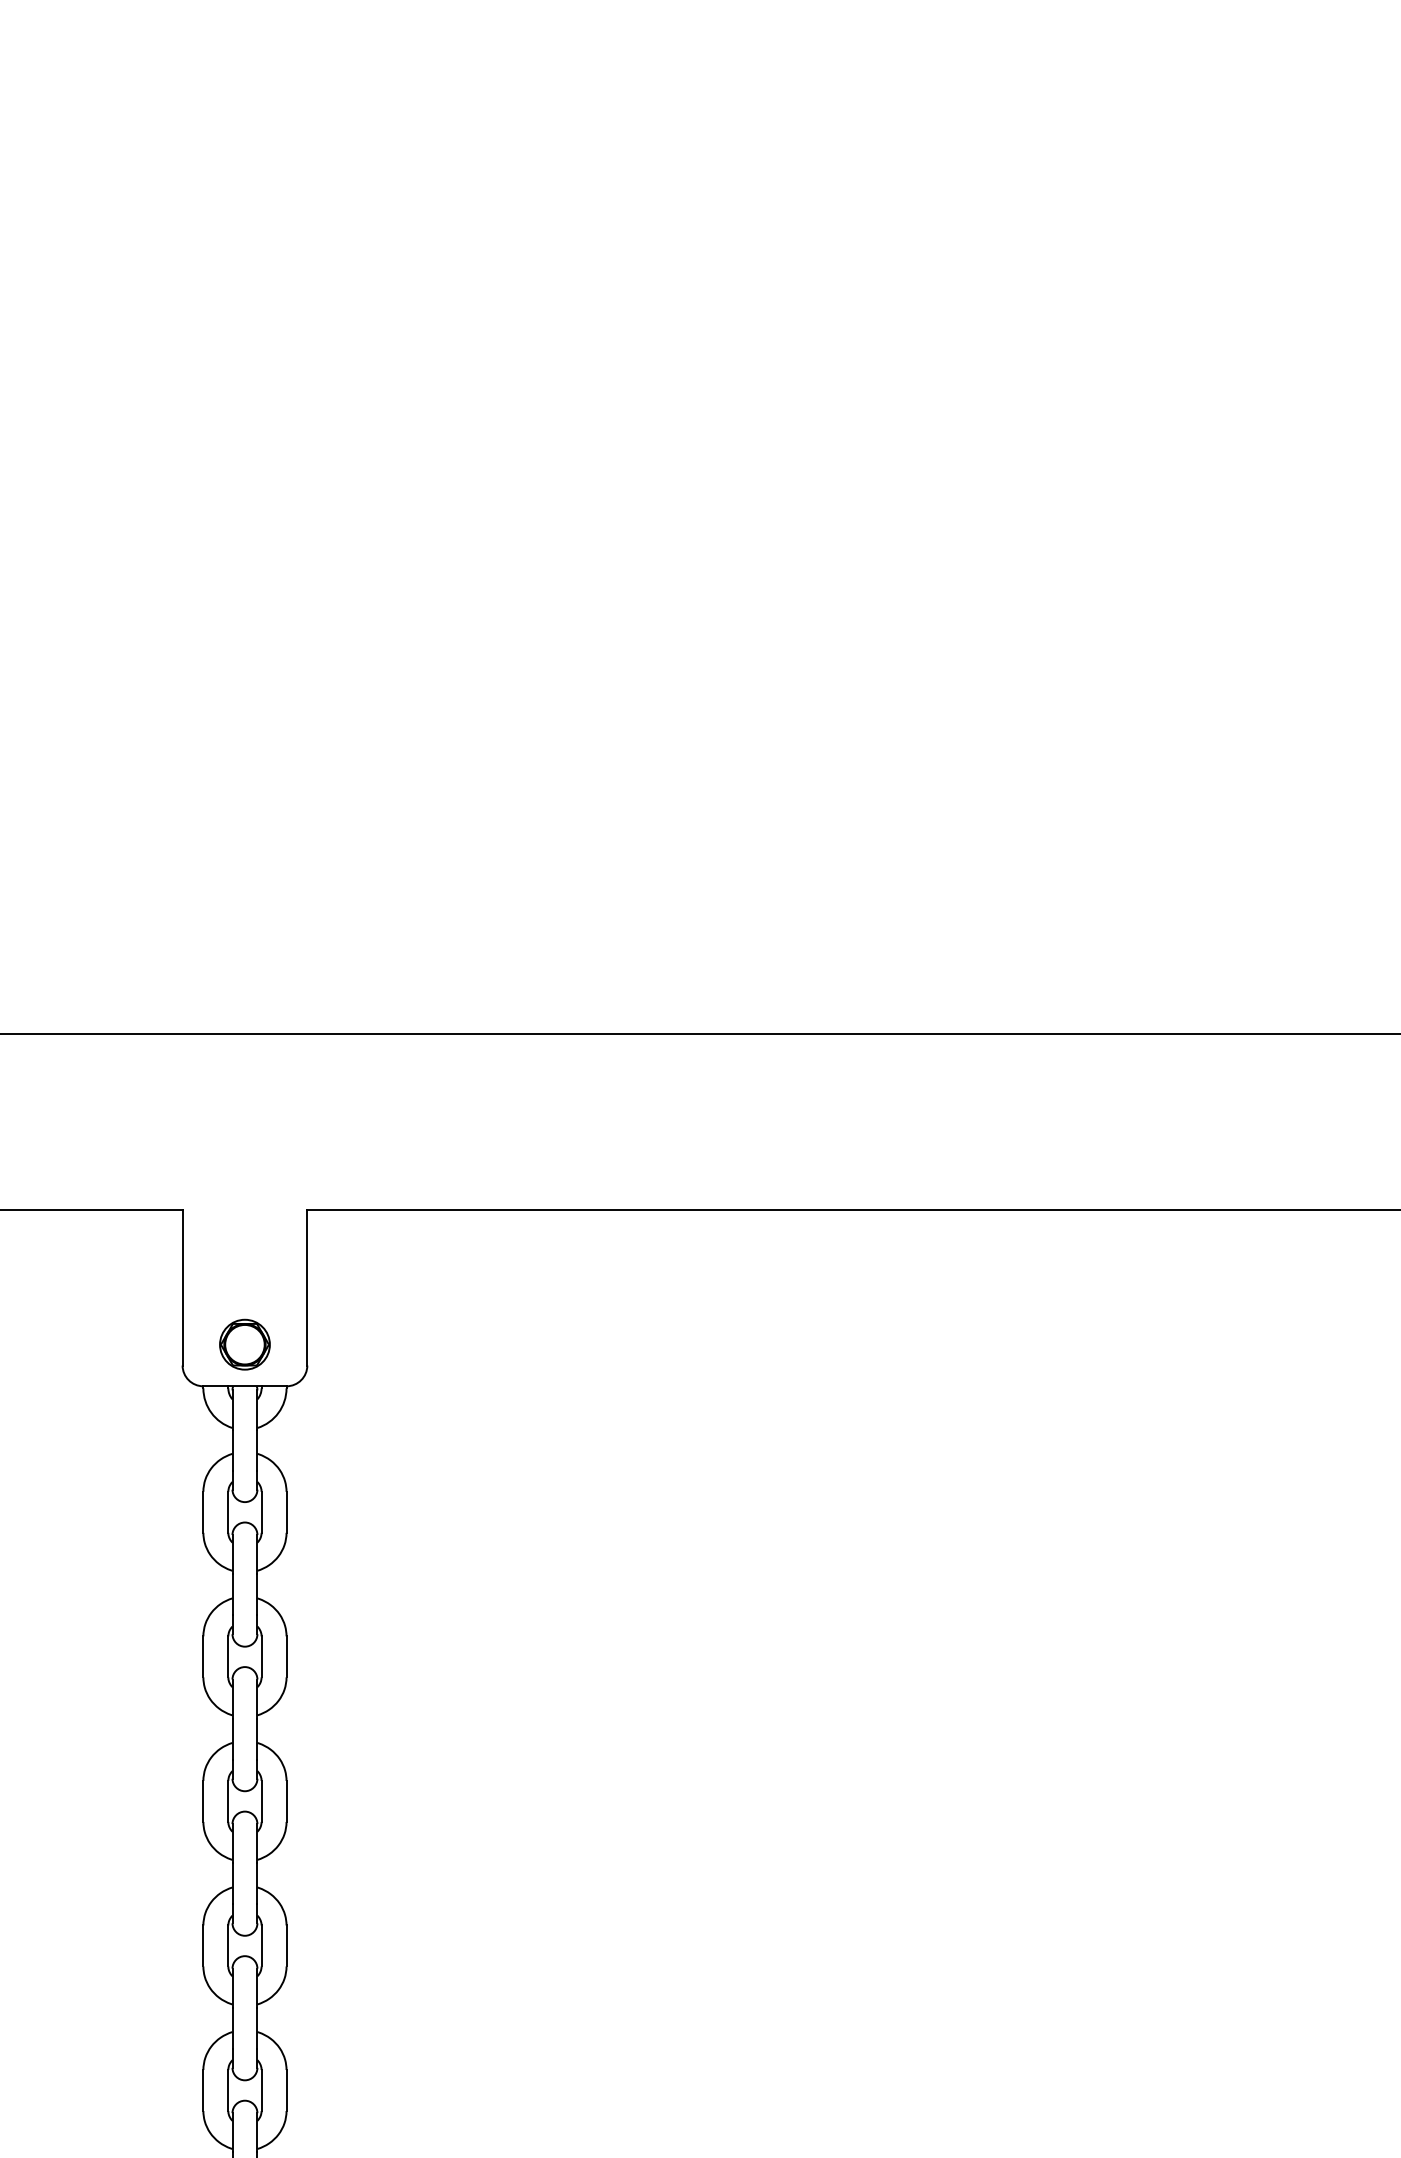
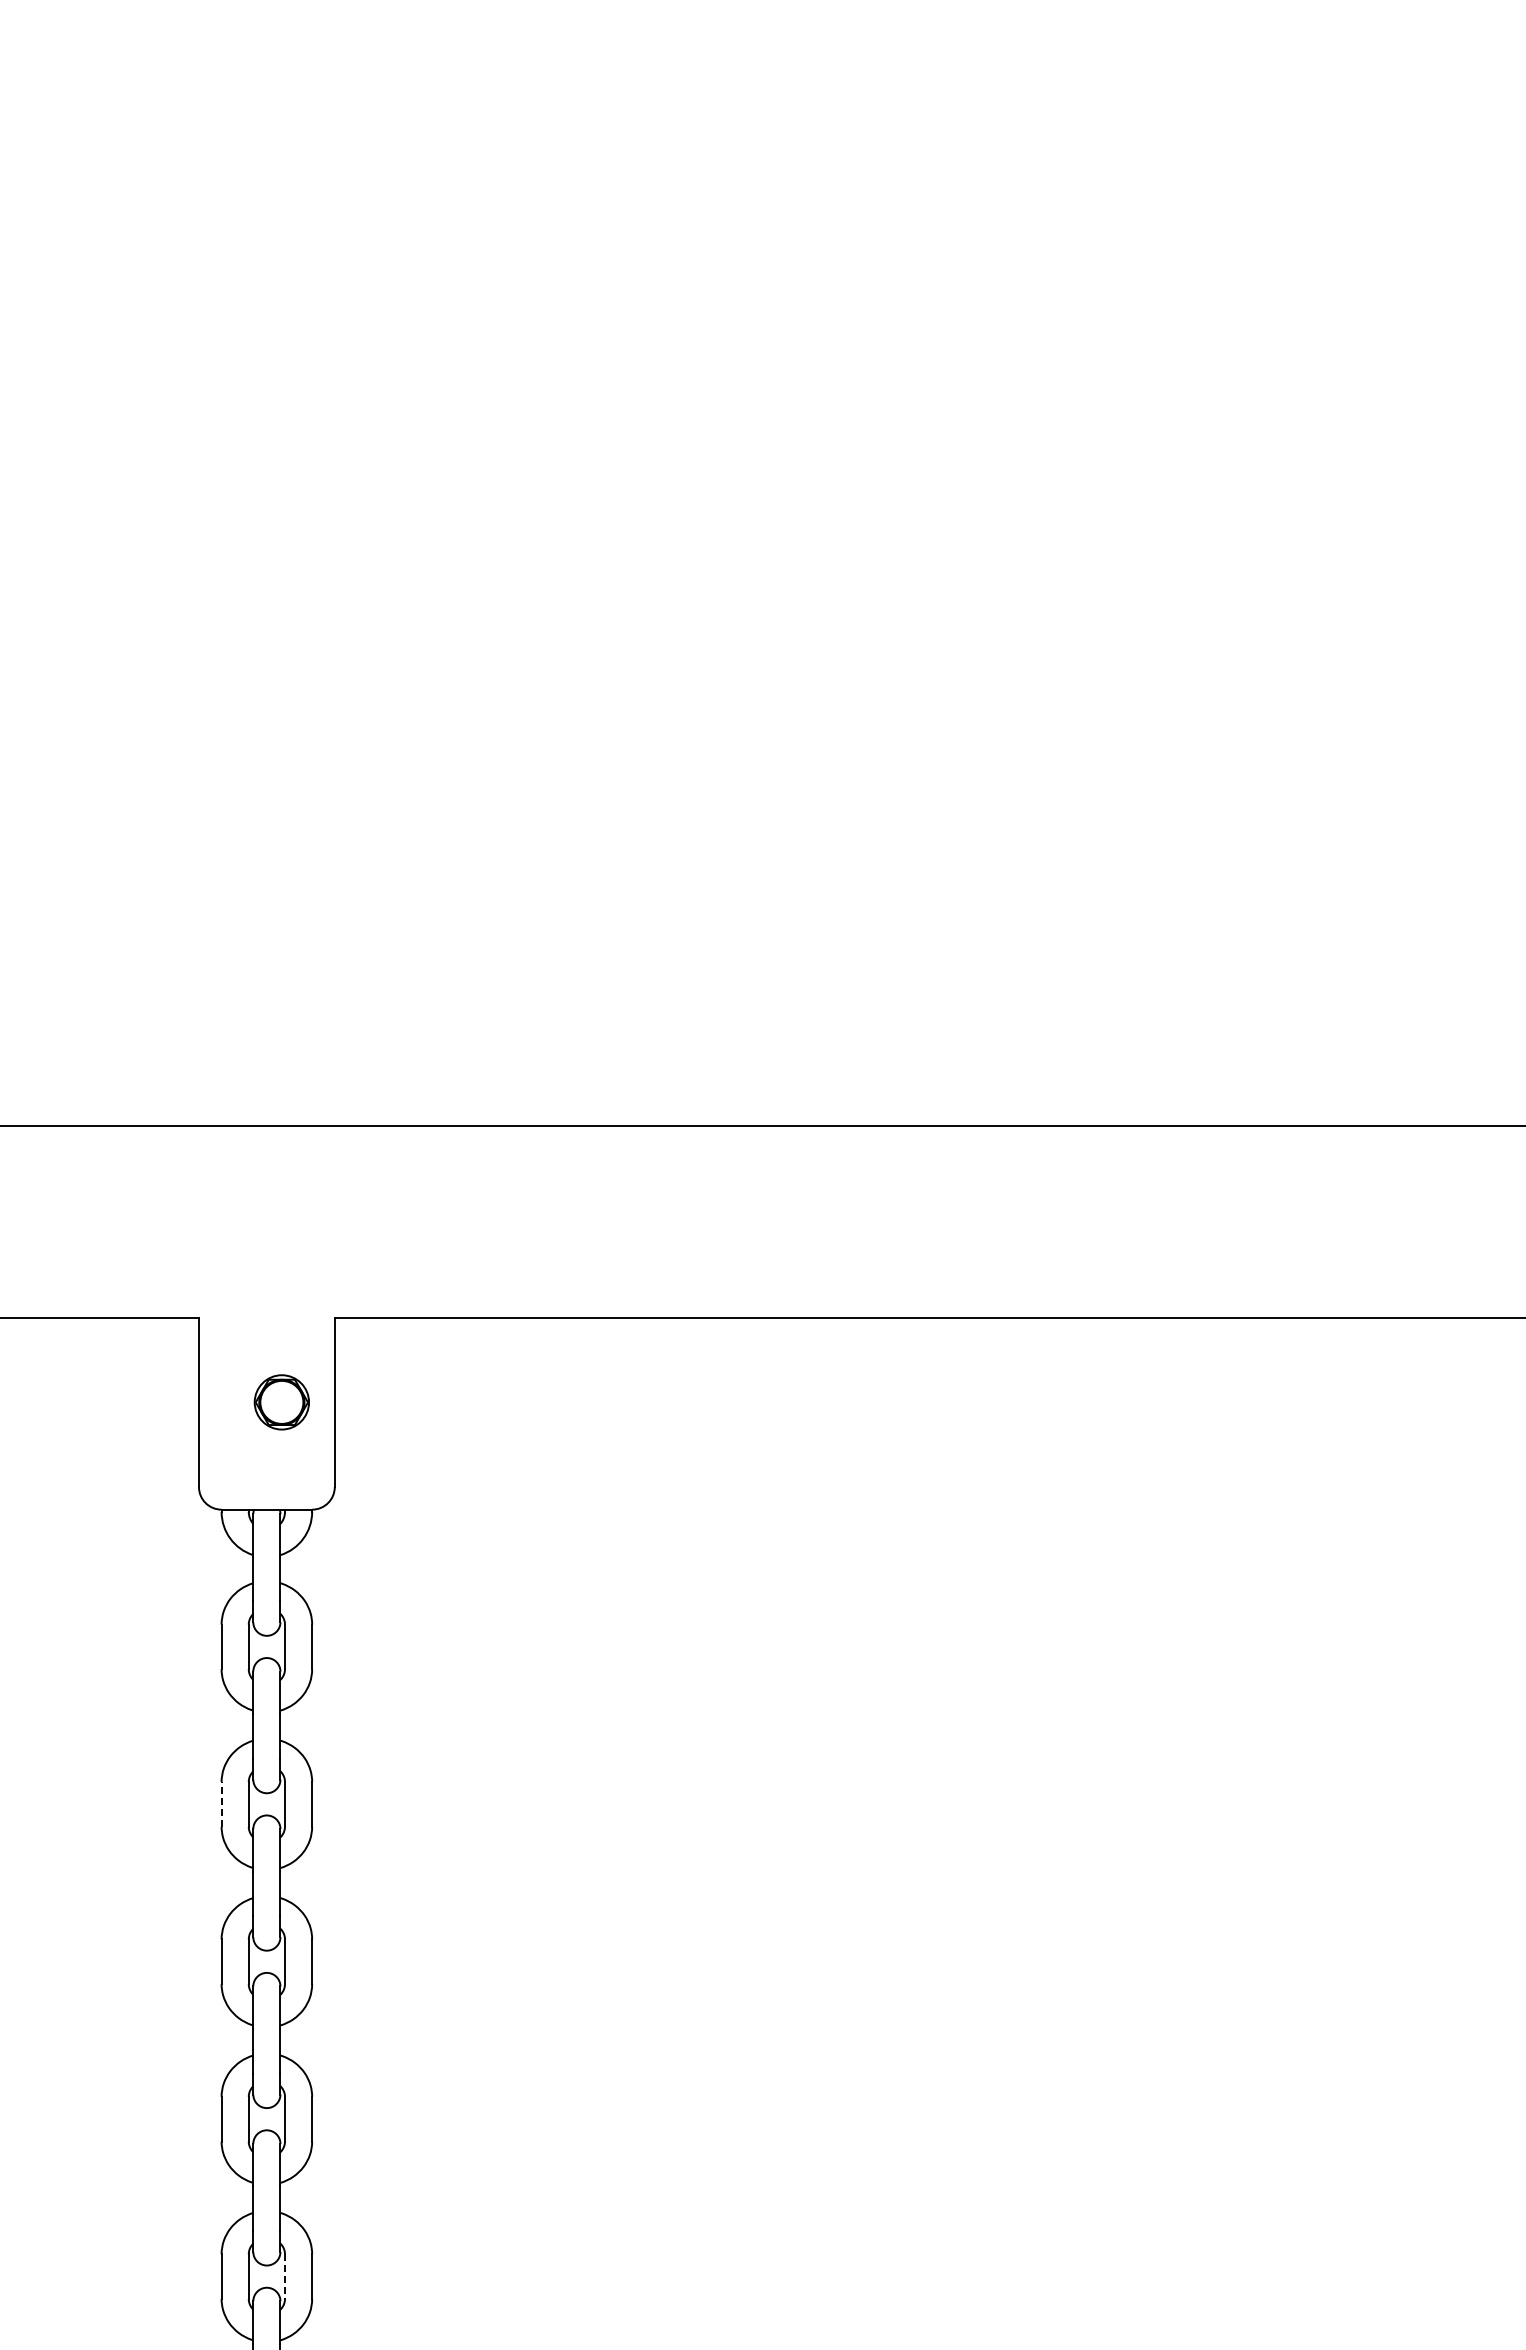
part: (244, 1344) -> (281, 1402), moved
line: (203, 1656) -> (221, 1803), solid -> dashed
line: (262, 2091) -> (285, 2277), solid -> dashed

